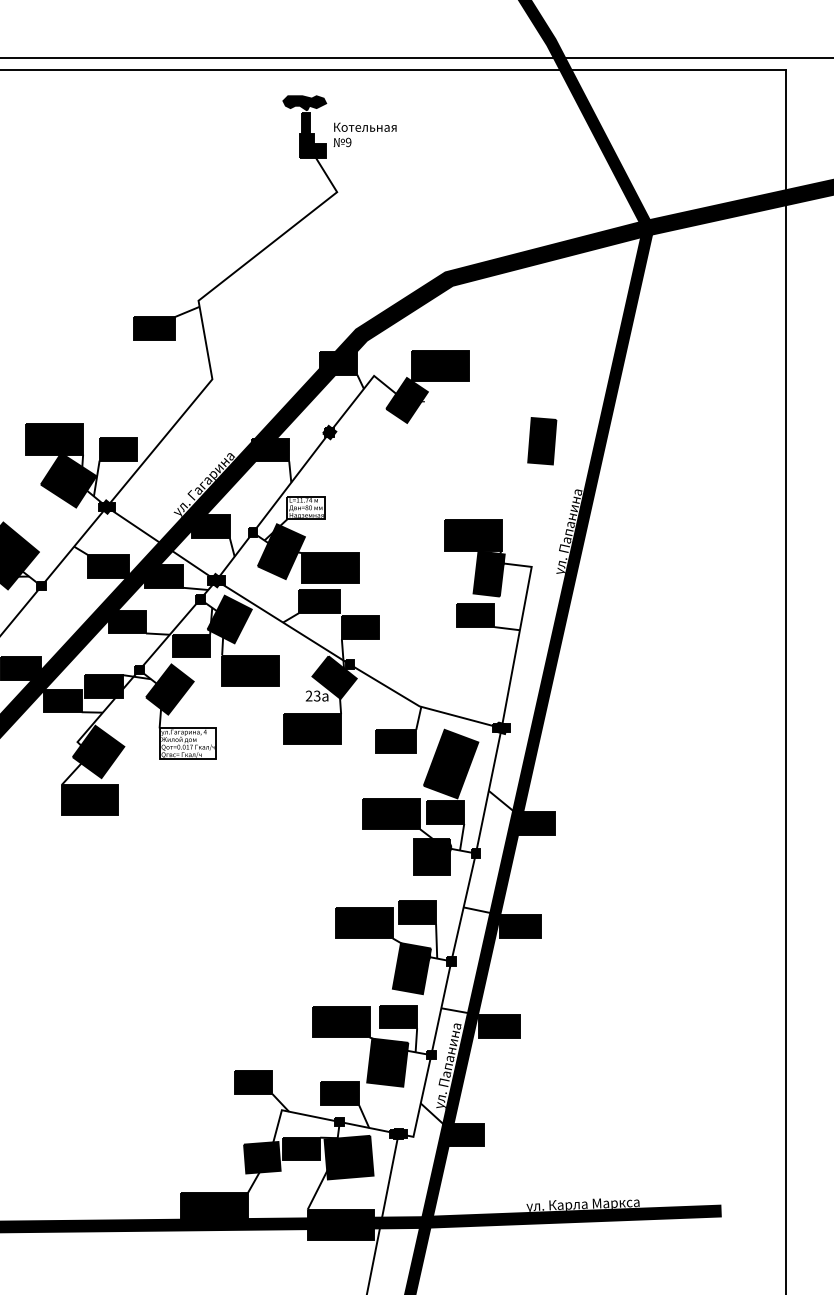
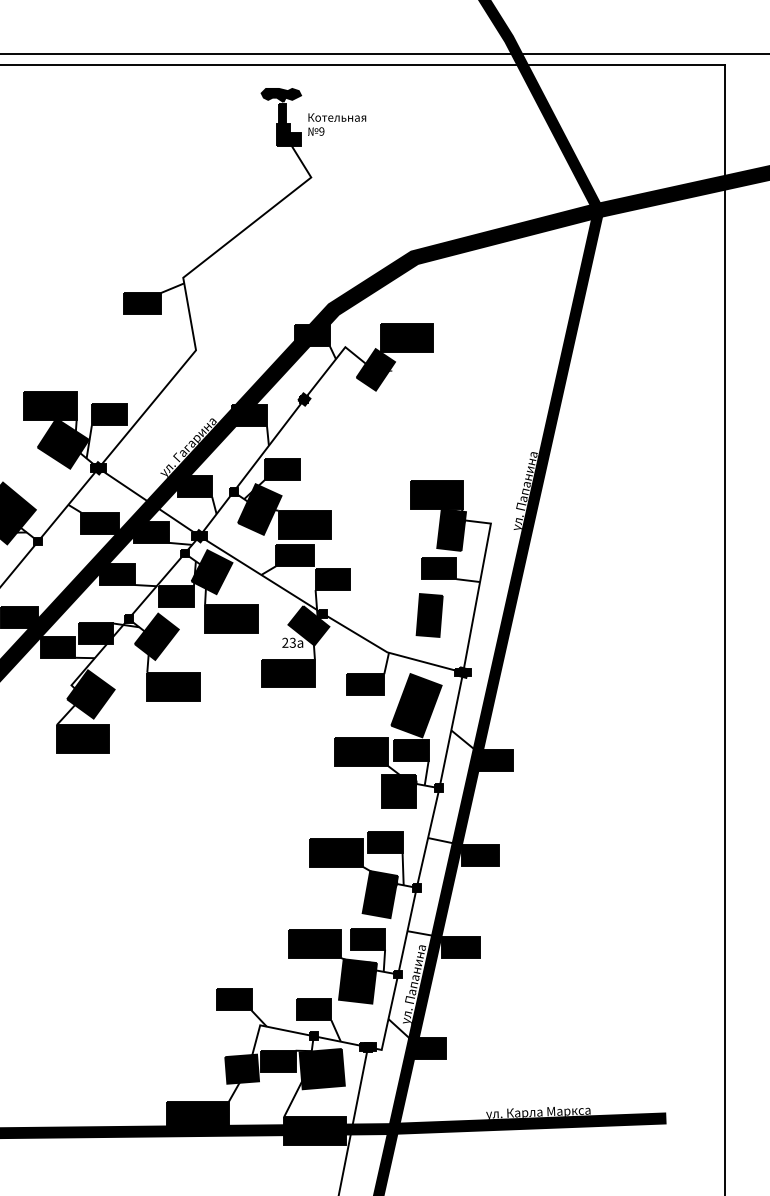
part: (542, 441) -> (429, 615), moved
fill: (306, 507) -> (282, 468), added
fill: (187, 743) -> (173, 686), added

